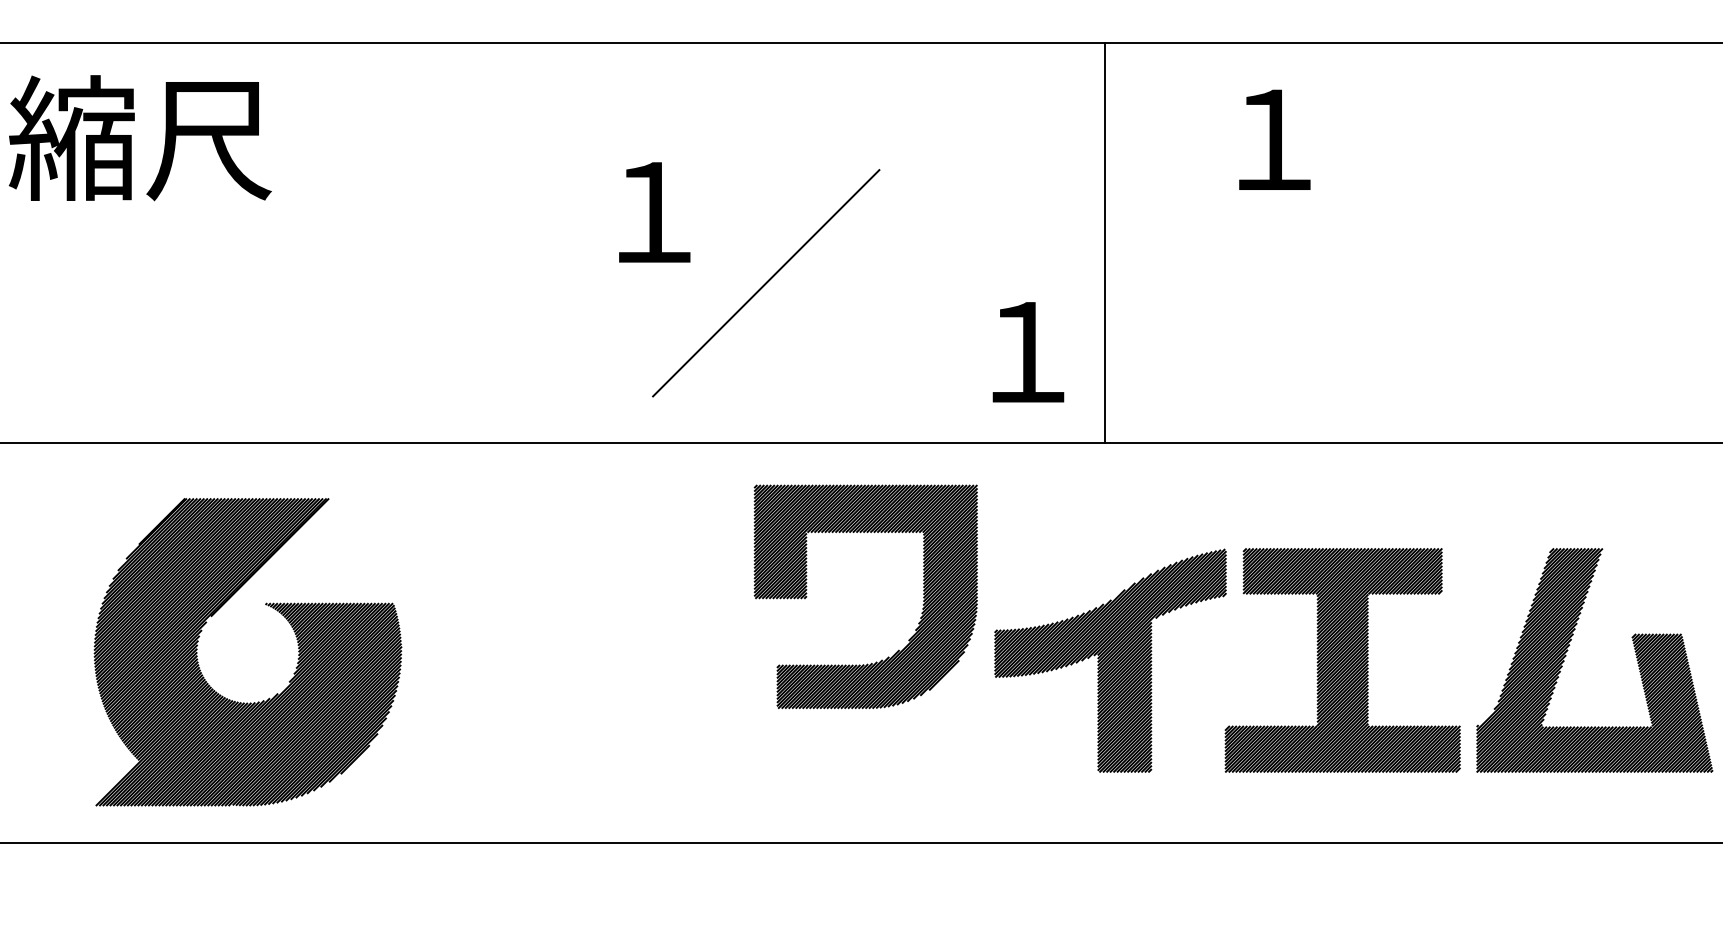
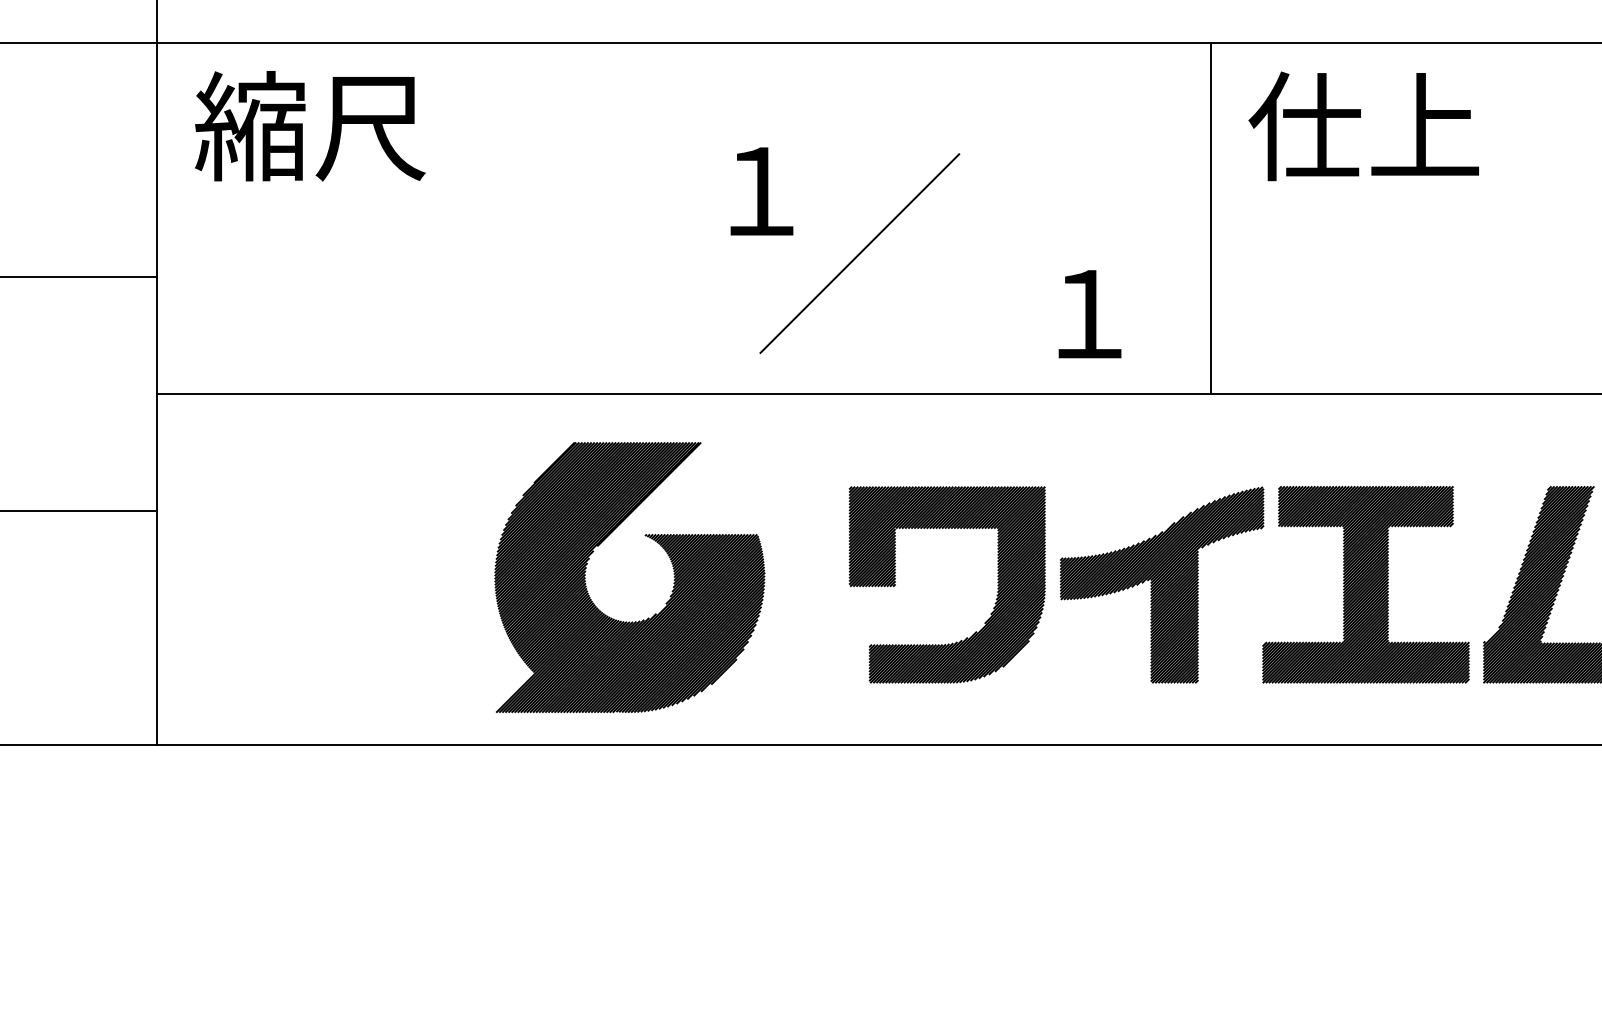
text: (1339, 138) -> (1363, 126), １ -> 仕上
line: (1105, 243) -> (1211, 218), moved
part: (806, 596) -> (895, 584), moved
part: (198, 645) -> (586, 571), moved

